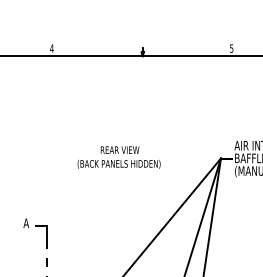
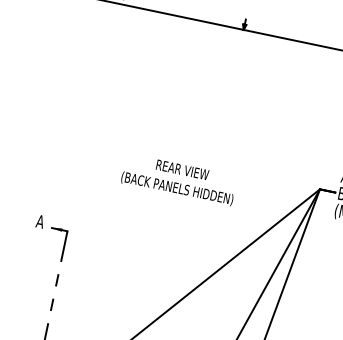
text: (118, 157) -> (178, 179), moved

